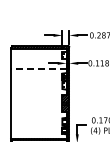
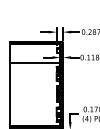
line: (38, 68) -> (34, 62), dashed -> solid

